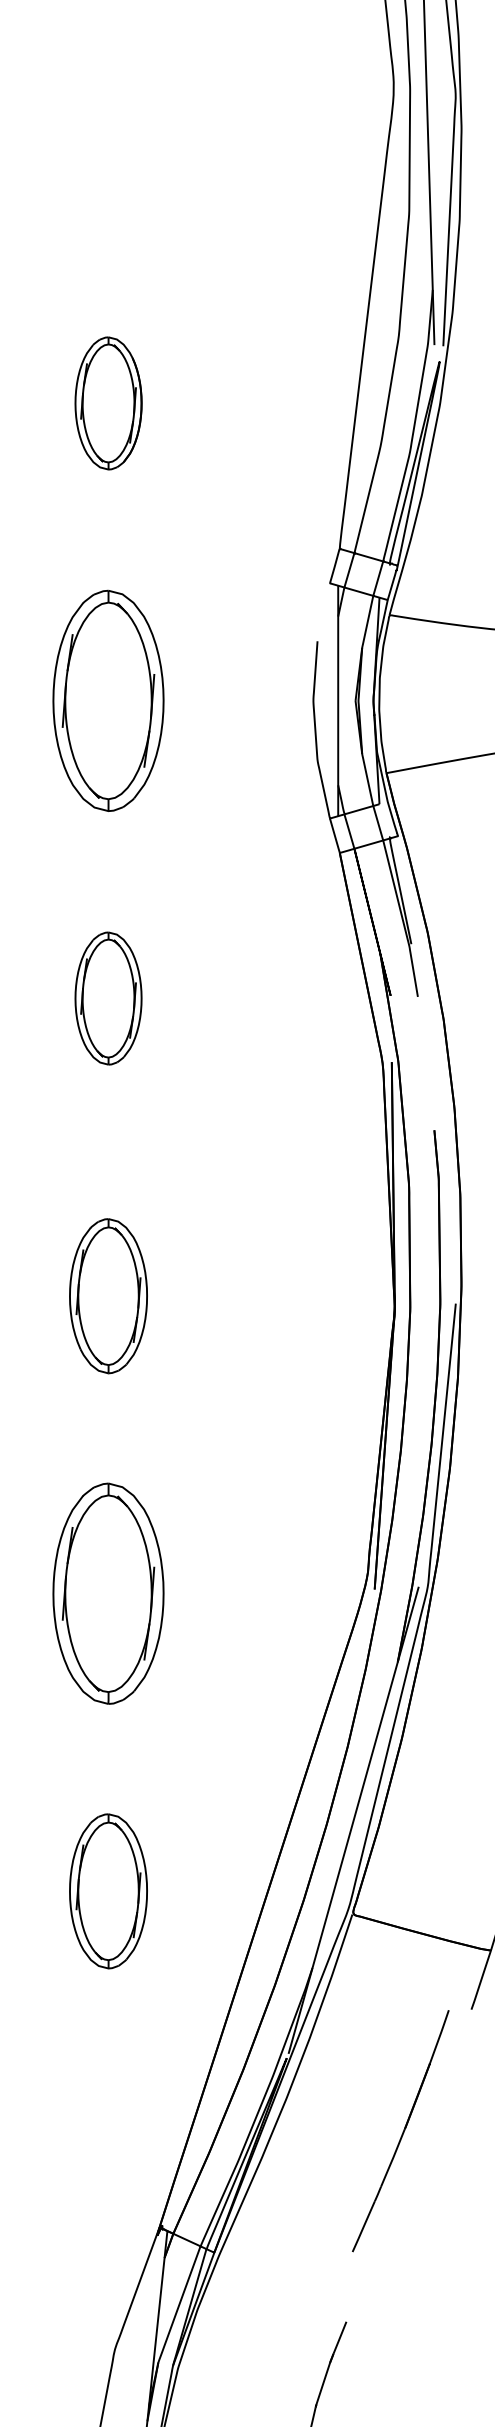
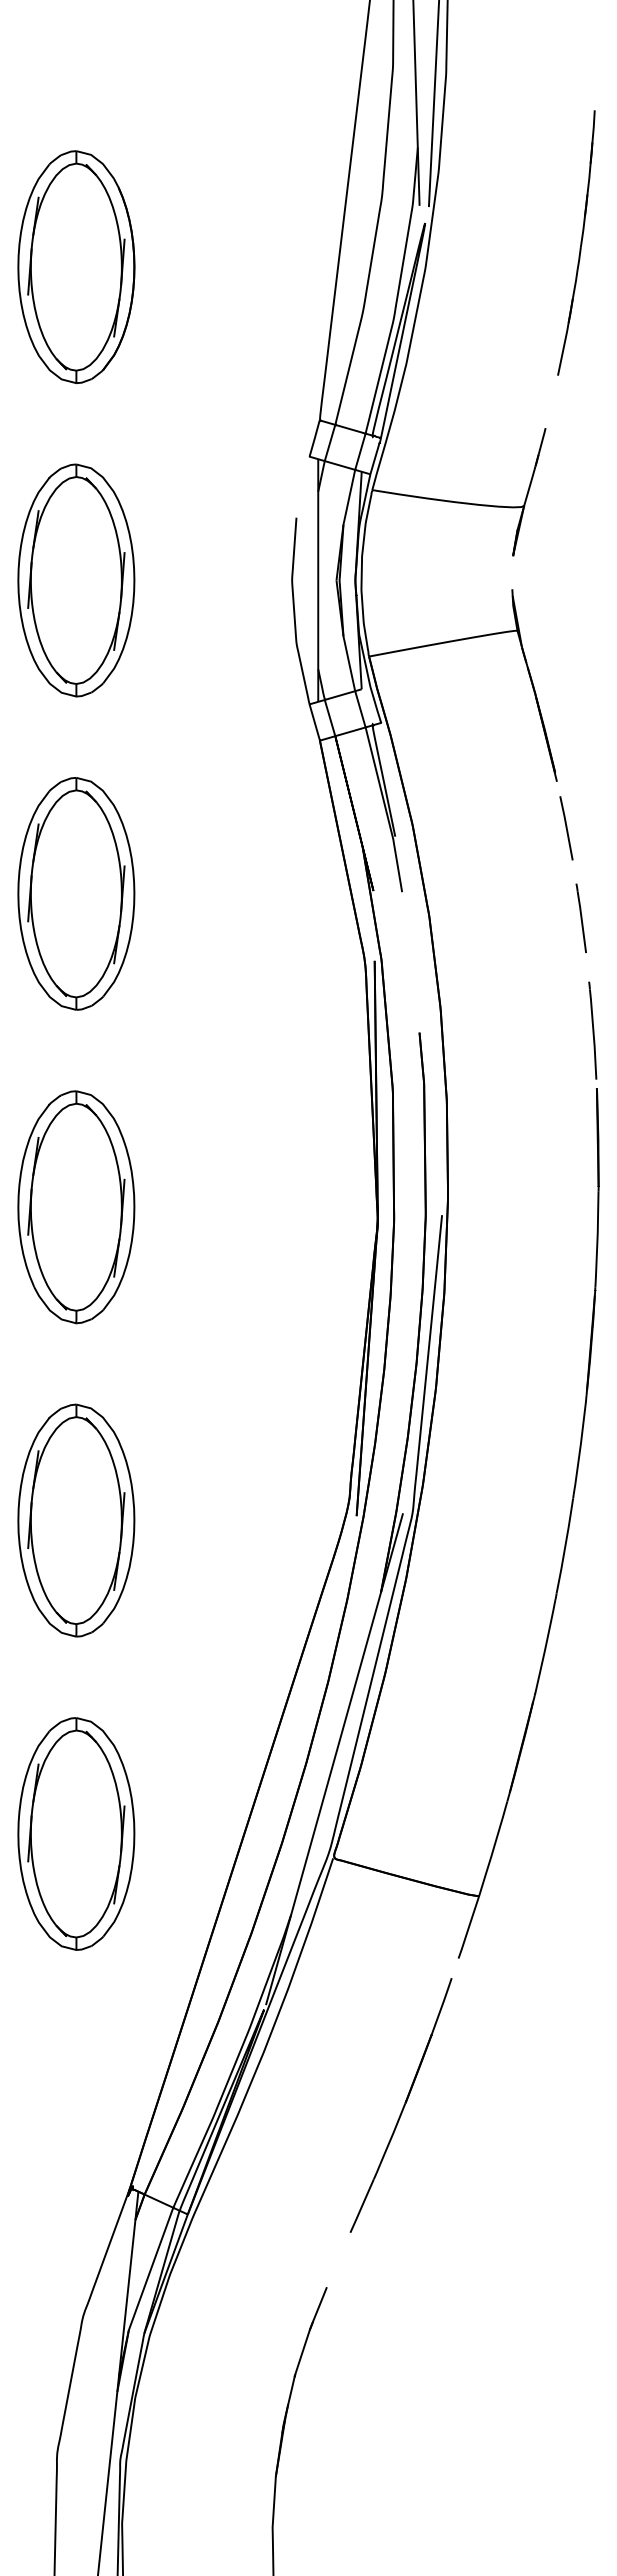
part: (108, 403) -> (76, 267), size x1.67
part: (108, 998) -> (76, 893), size x1.67
part: (108, 1296) -> (76, 1207), size x1.43
part: (108, 1890) -> (76, 1833), size x1.43
part: (400, 2131) -> (400, 2105), moved

